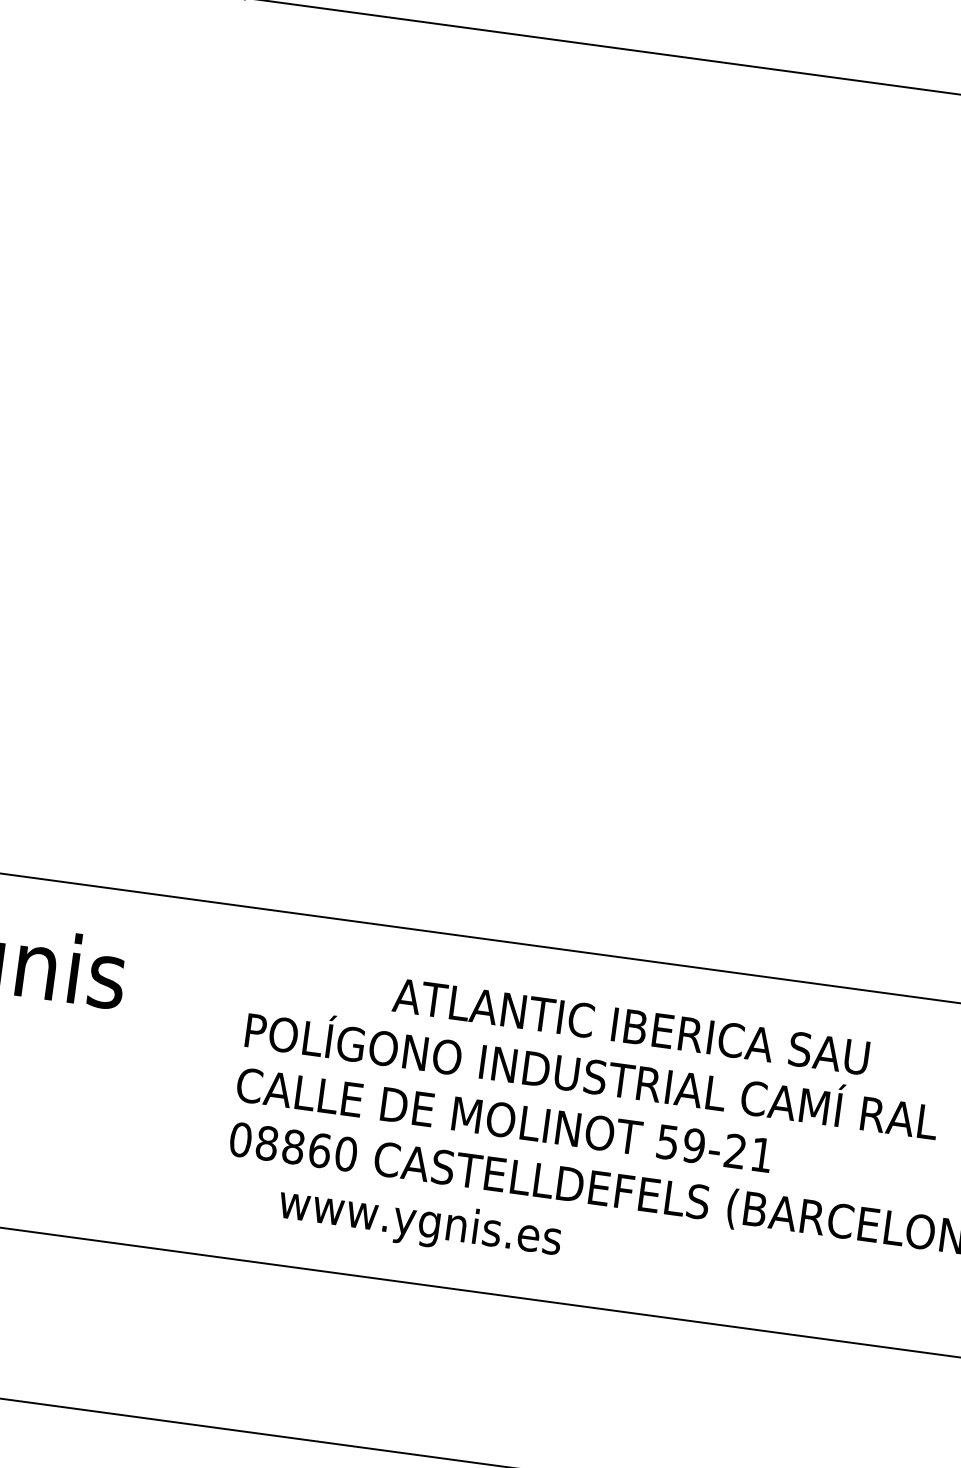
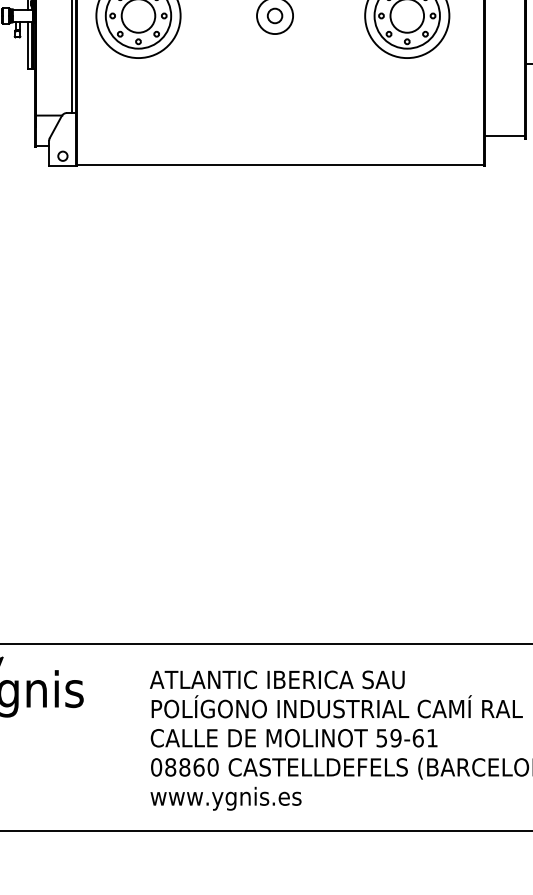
text: (631, 1026) -> (277, 679), moved
text: (734, 1151) -> (417, 738), 59-21 -> 59-61
text: (419, 1222) -> (225, 798), moved

